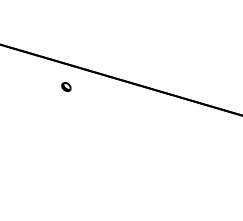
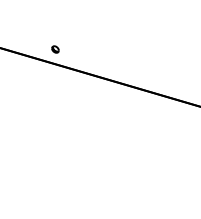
part: (66, 87) -> (55, 49), moved

